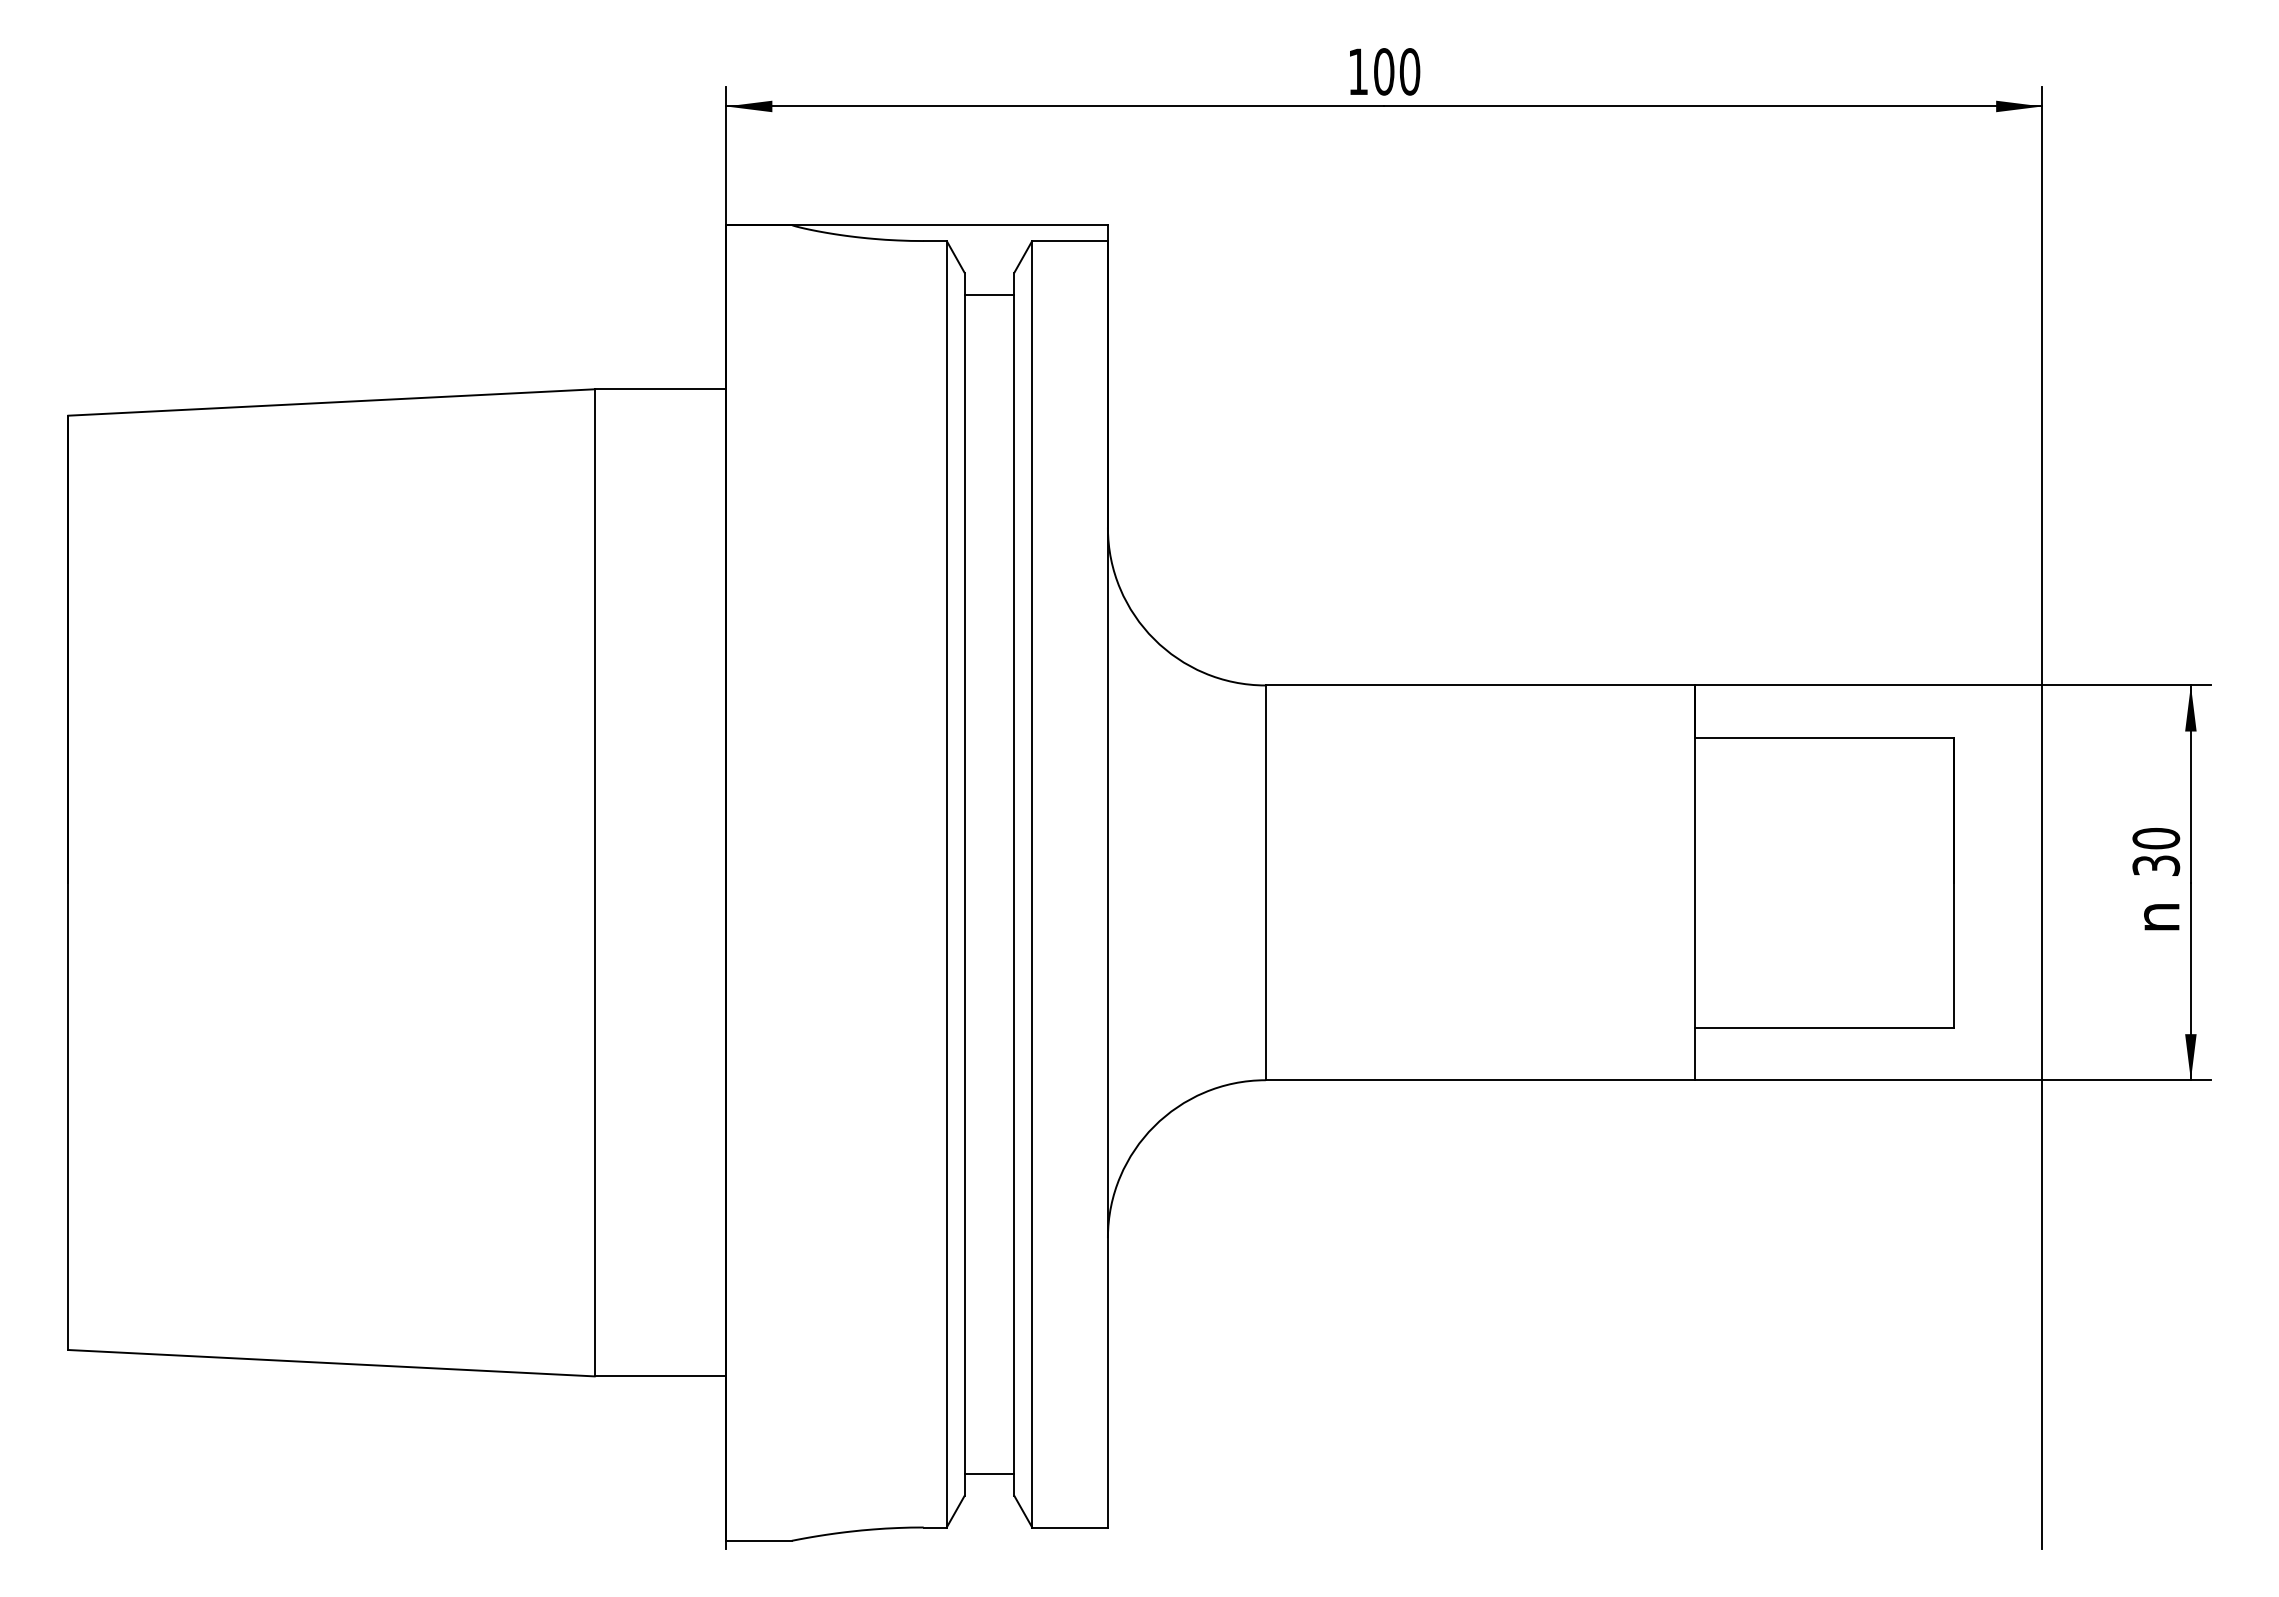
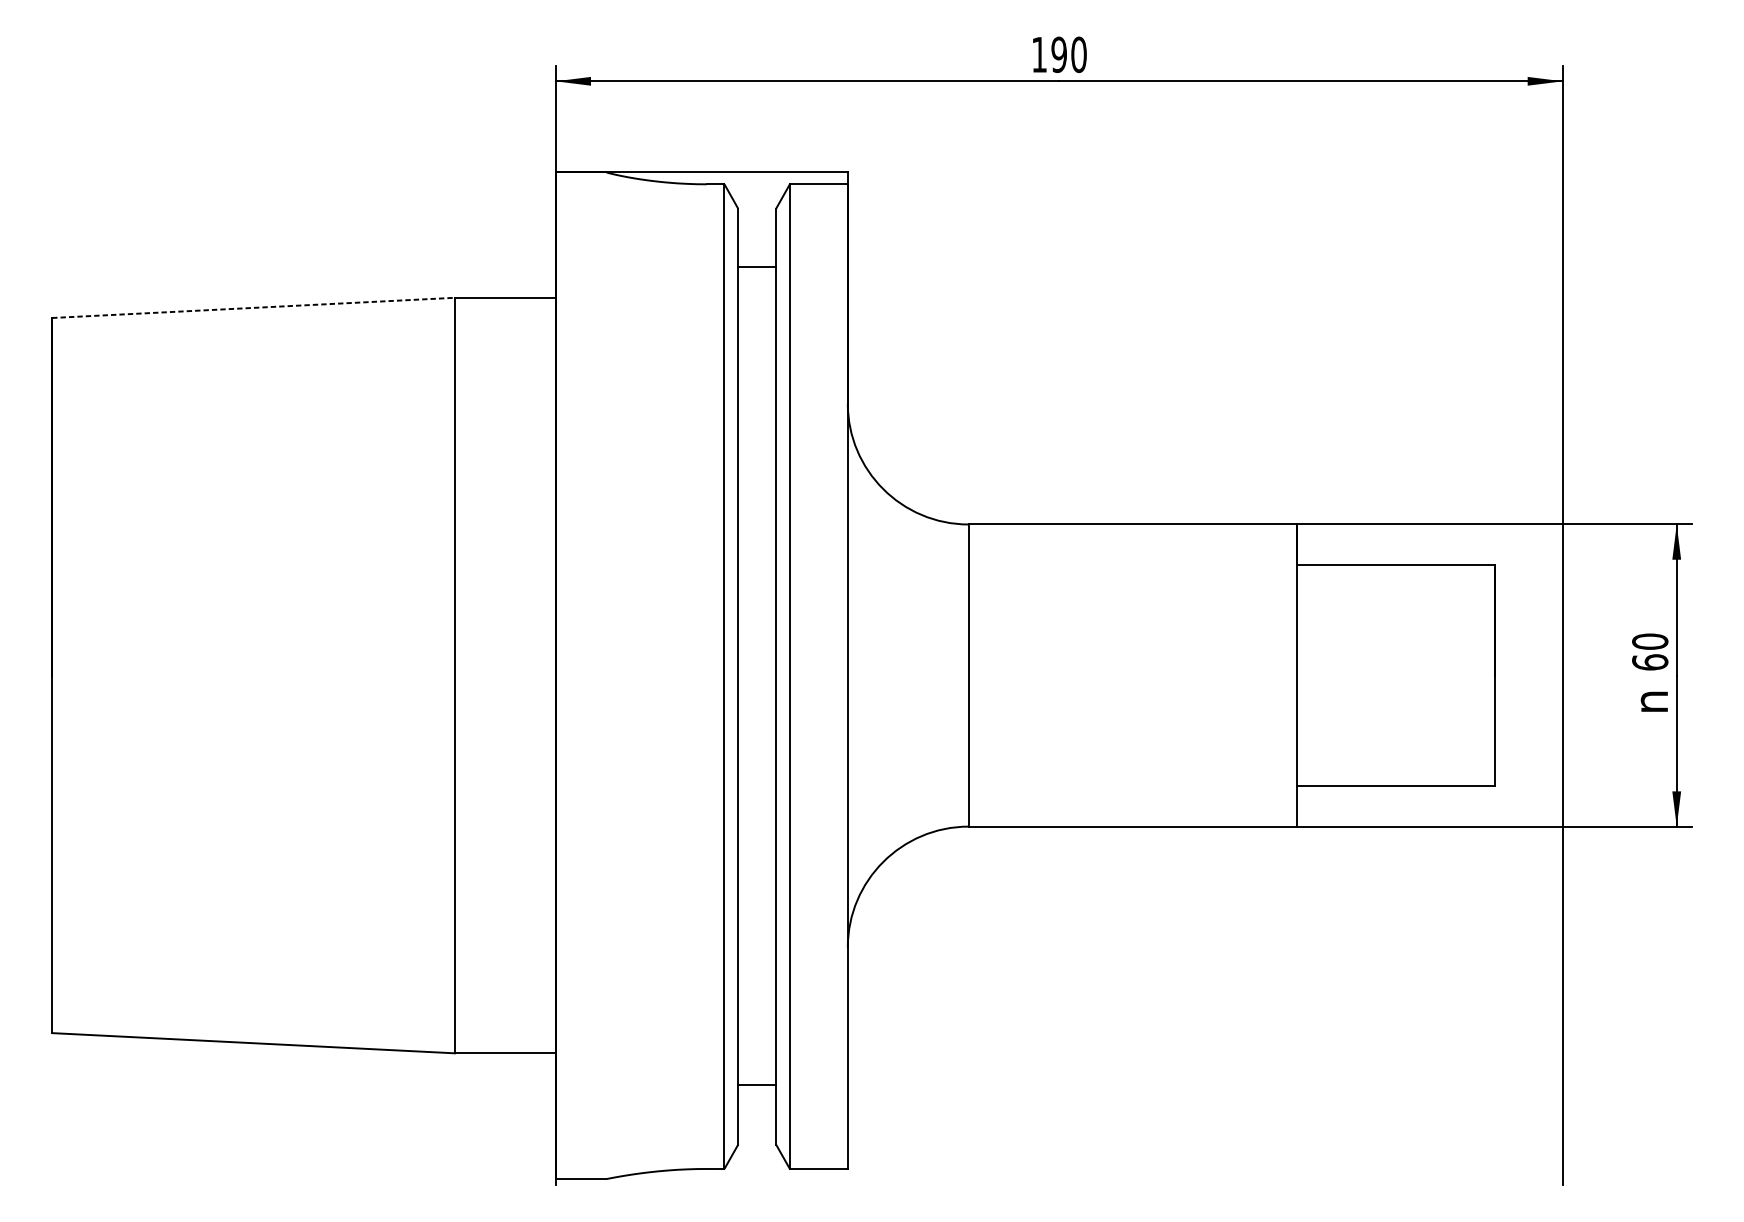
text: (1384, 71) -> (1059, 54), 100 -> 190
line: (989, 295) -> (757, 267), moved
line: (331, 402) -> (253, 307), solid -> dashed
text: (2156, 865) -> (1650, 662), 30 -> 60
line: (989, 1473) -> (757, 1084), moved

